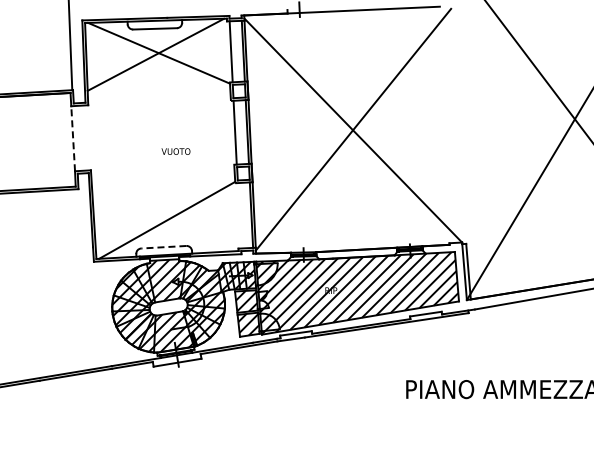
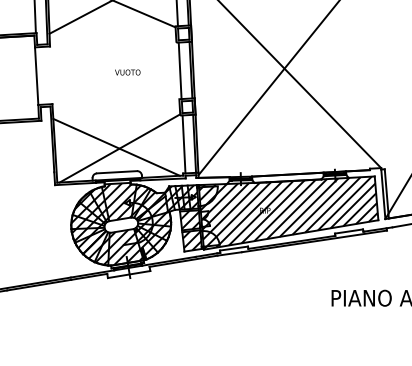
line: (73, 138) -> (36, 75), dashed -> solid
text: (175, 151) -> (127, 72), moved
line: (239, 215) -> (183, 144), added
line: (162, 218) -> (115, 146), added
line: (163, 247) -> (116, 172), dashed -> solid

